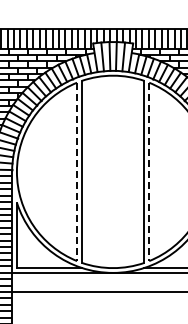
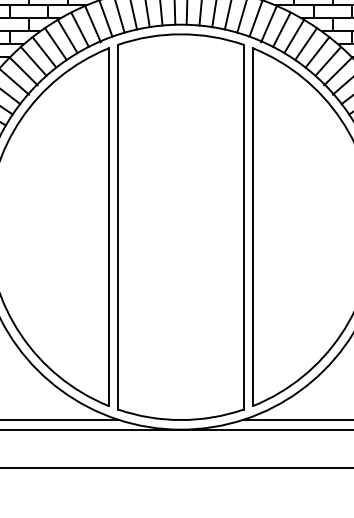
line: (77, 172) -> (109, 228), dashed -> solid
line: (149, 172) -> (253, 228), dashed -> solid

